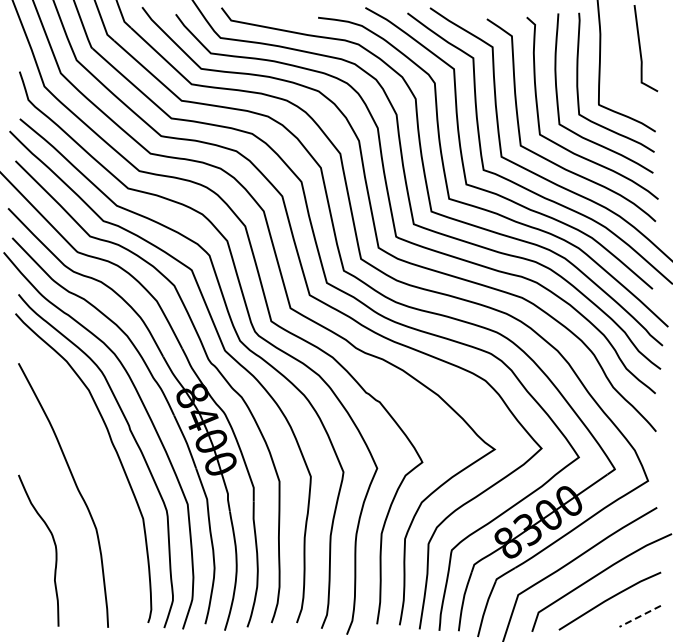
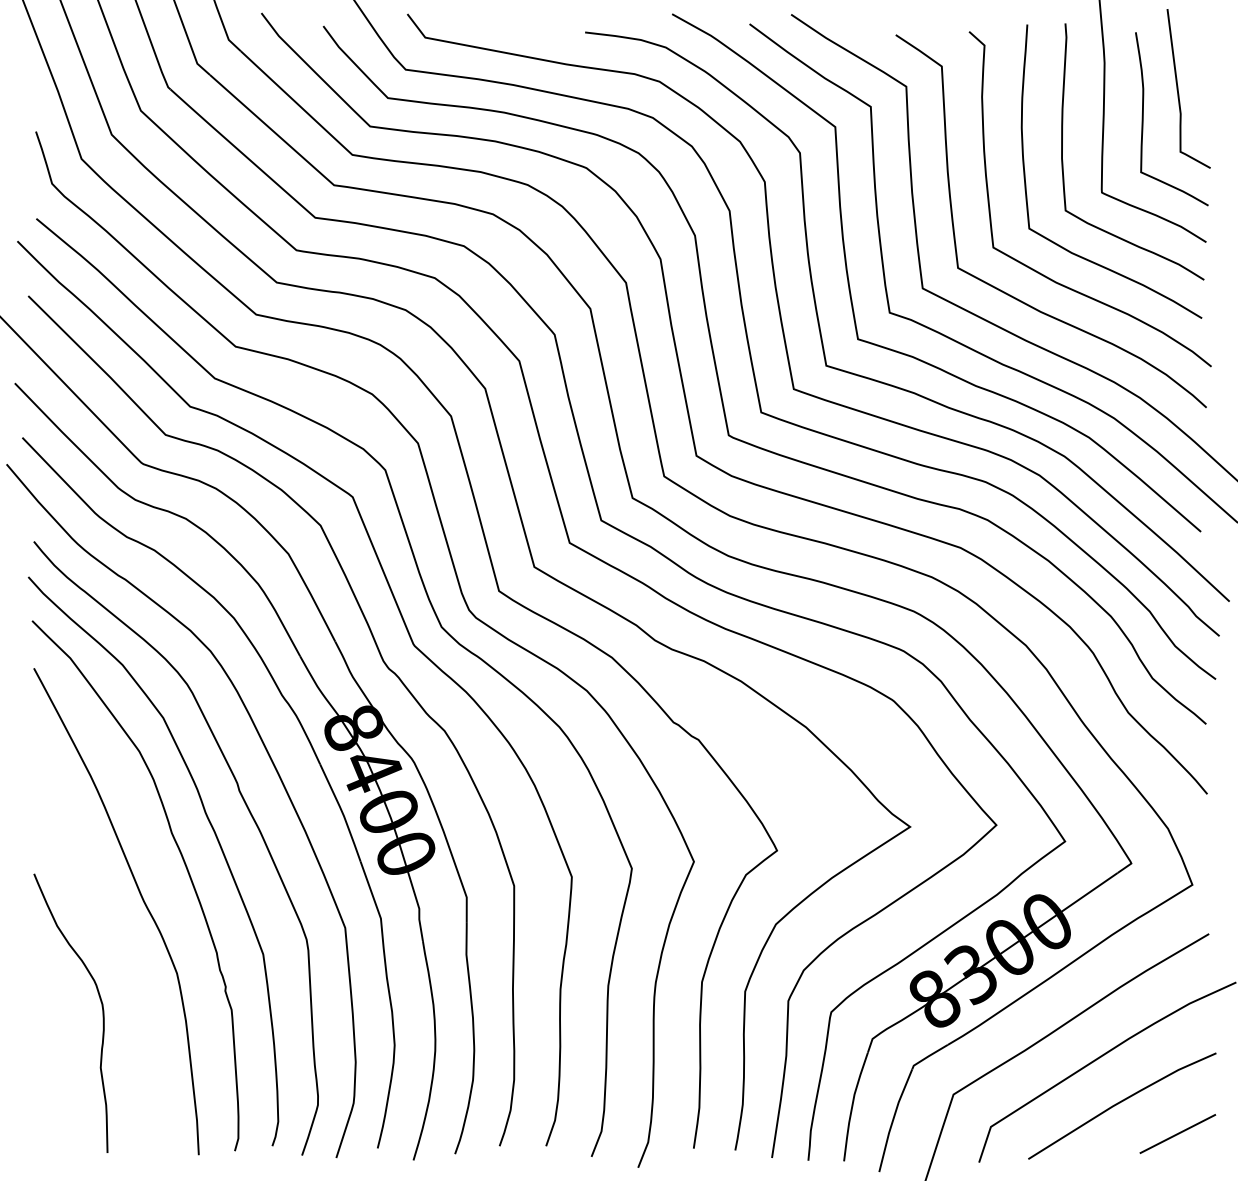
curve: (622, 62) -> (1145, 114), added
curve: (99, 469) -> (182, 863), added
line: (639, 616) -> (1176, 1134), dashed -> solid

